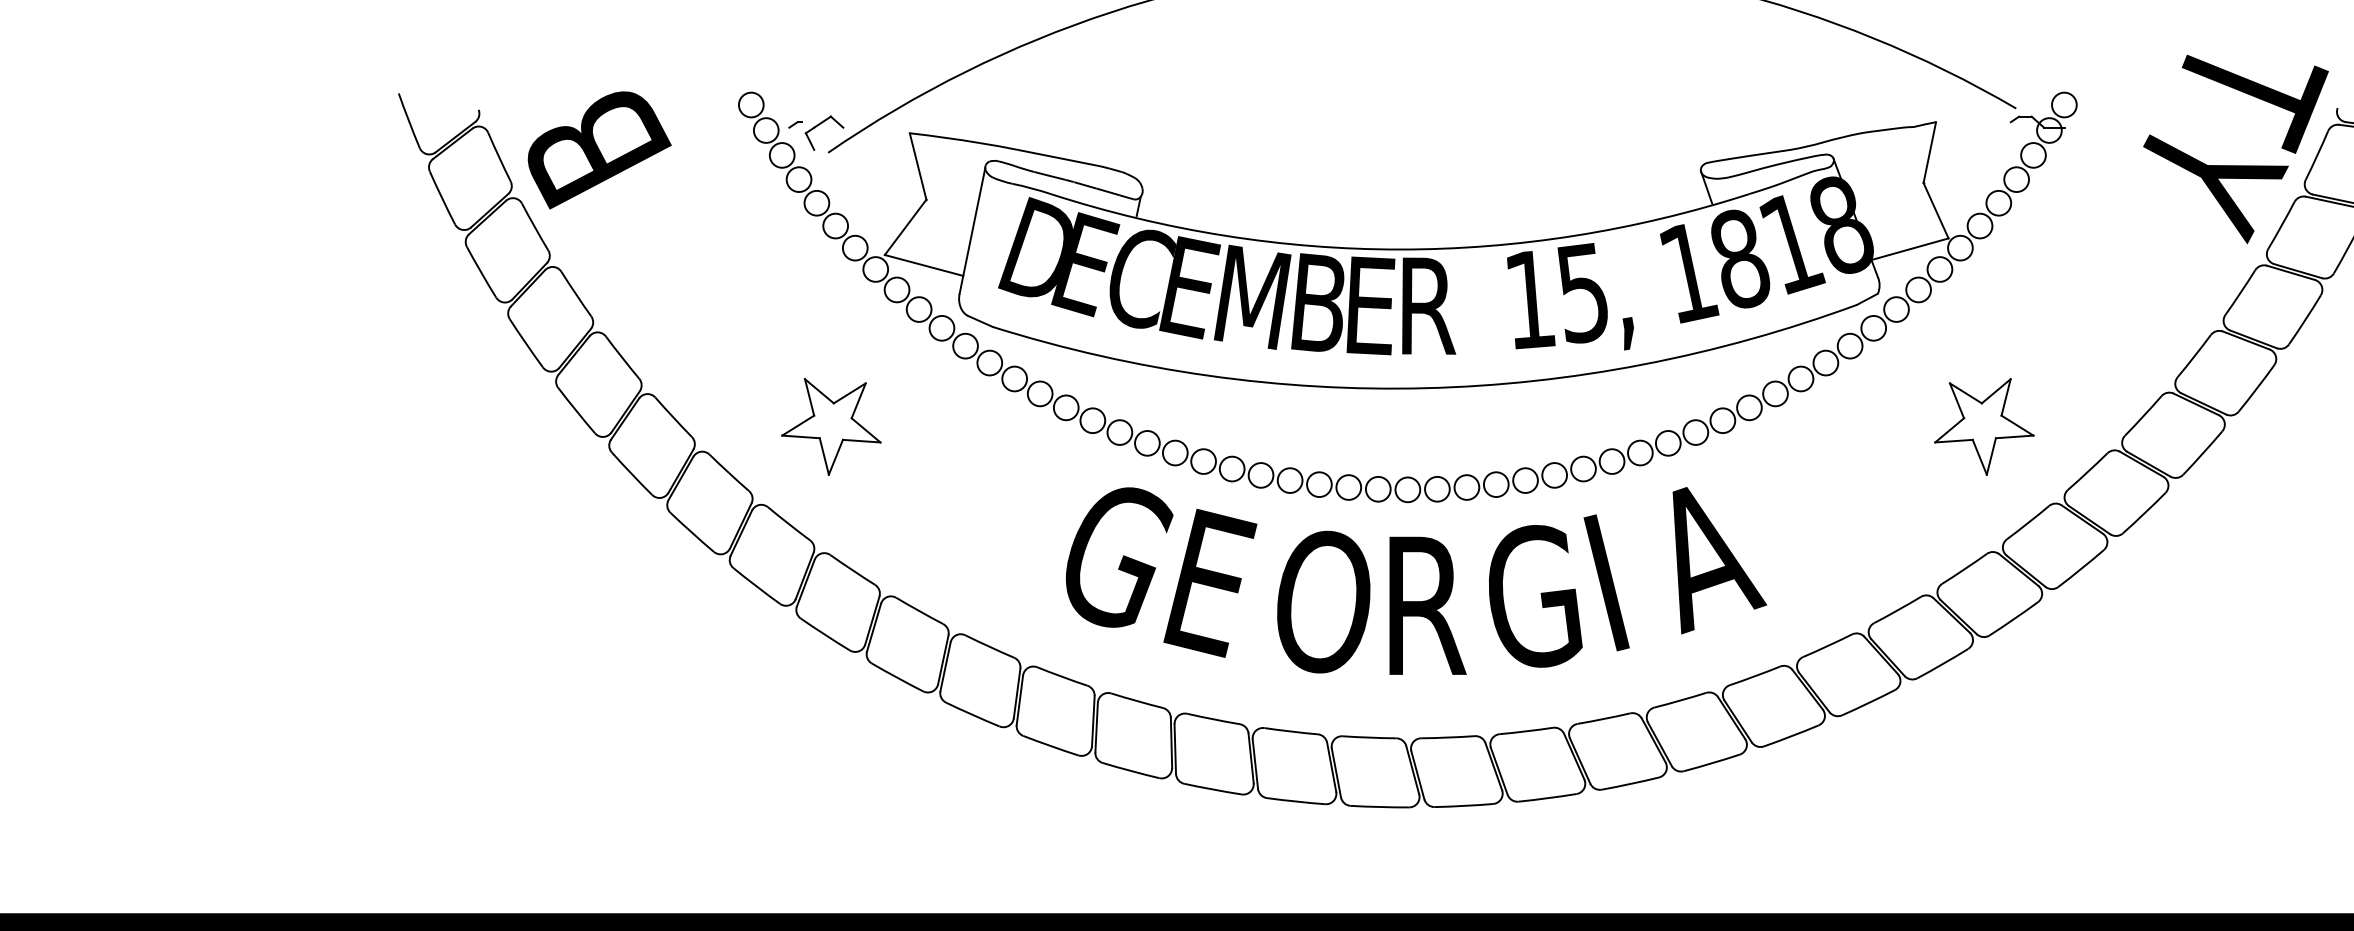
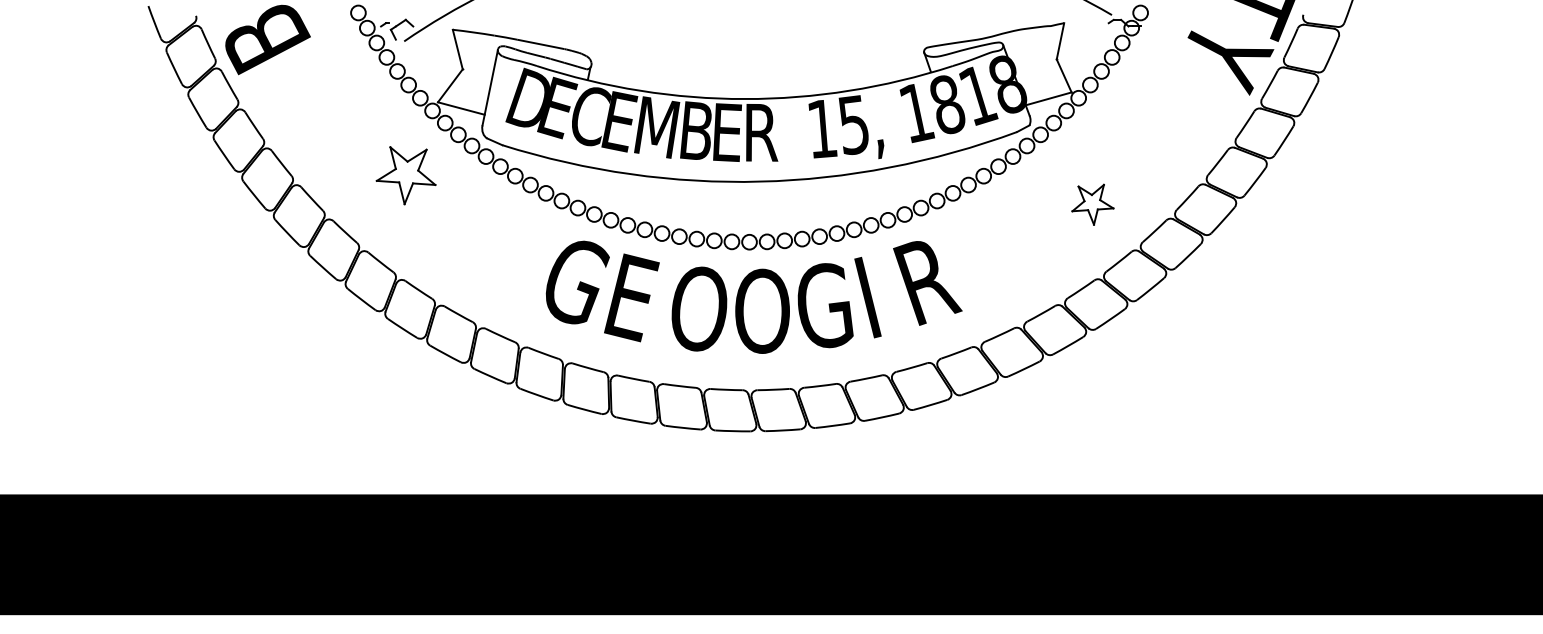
part: (830, 426) -> (405, 175), moved
part: (1983, 426) -> (1092, 204), size x0.7
text: (1708, 560) -> (928, 284), A -> R
text: (1429, 604) -> (762, 310), R -> O

